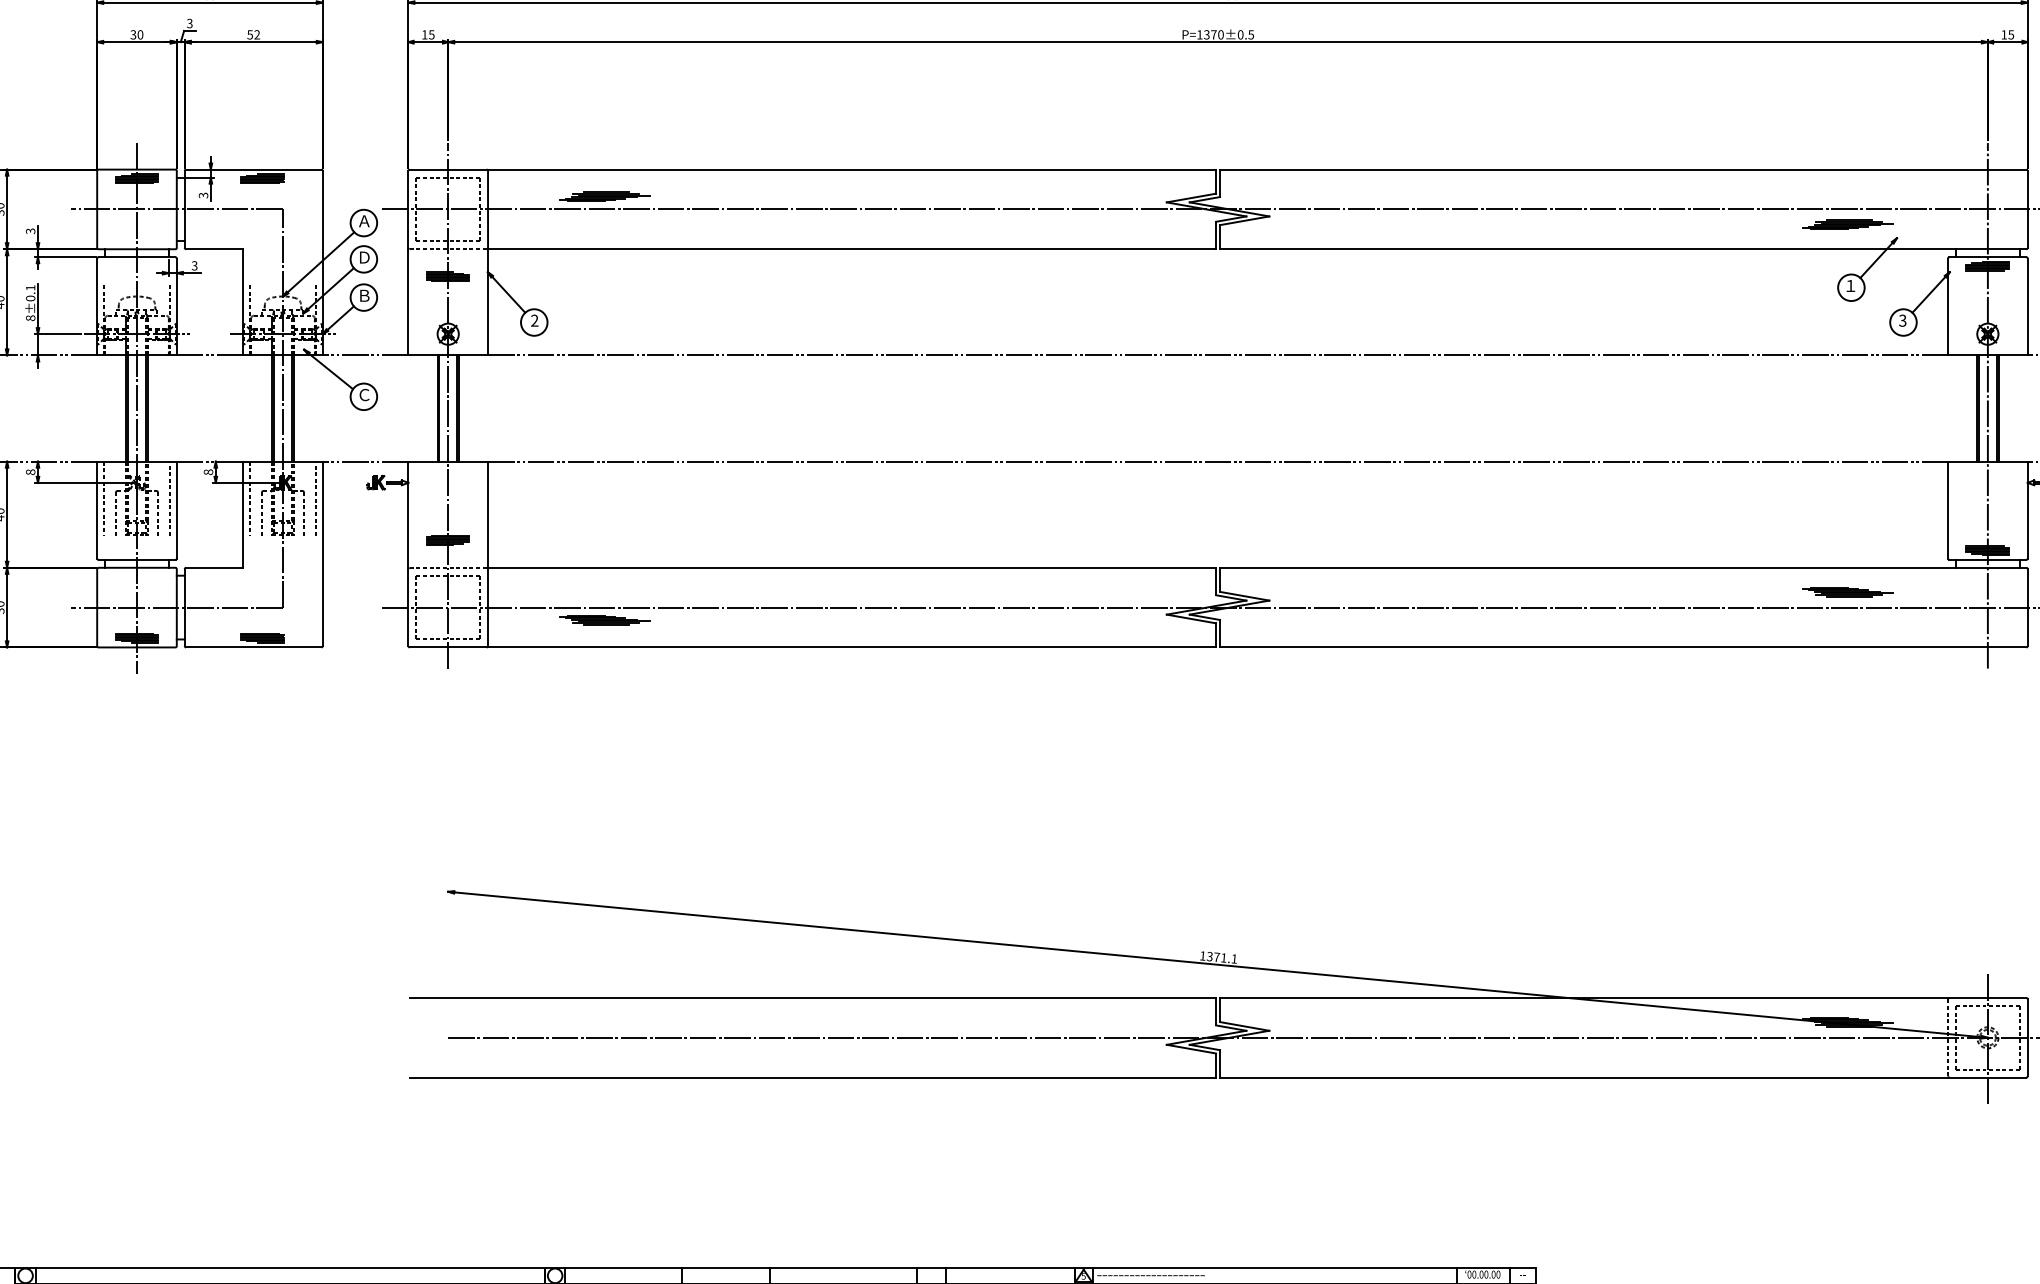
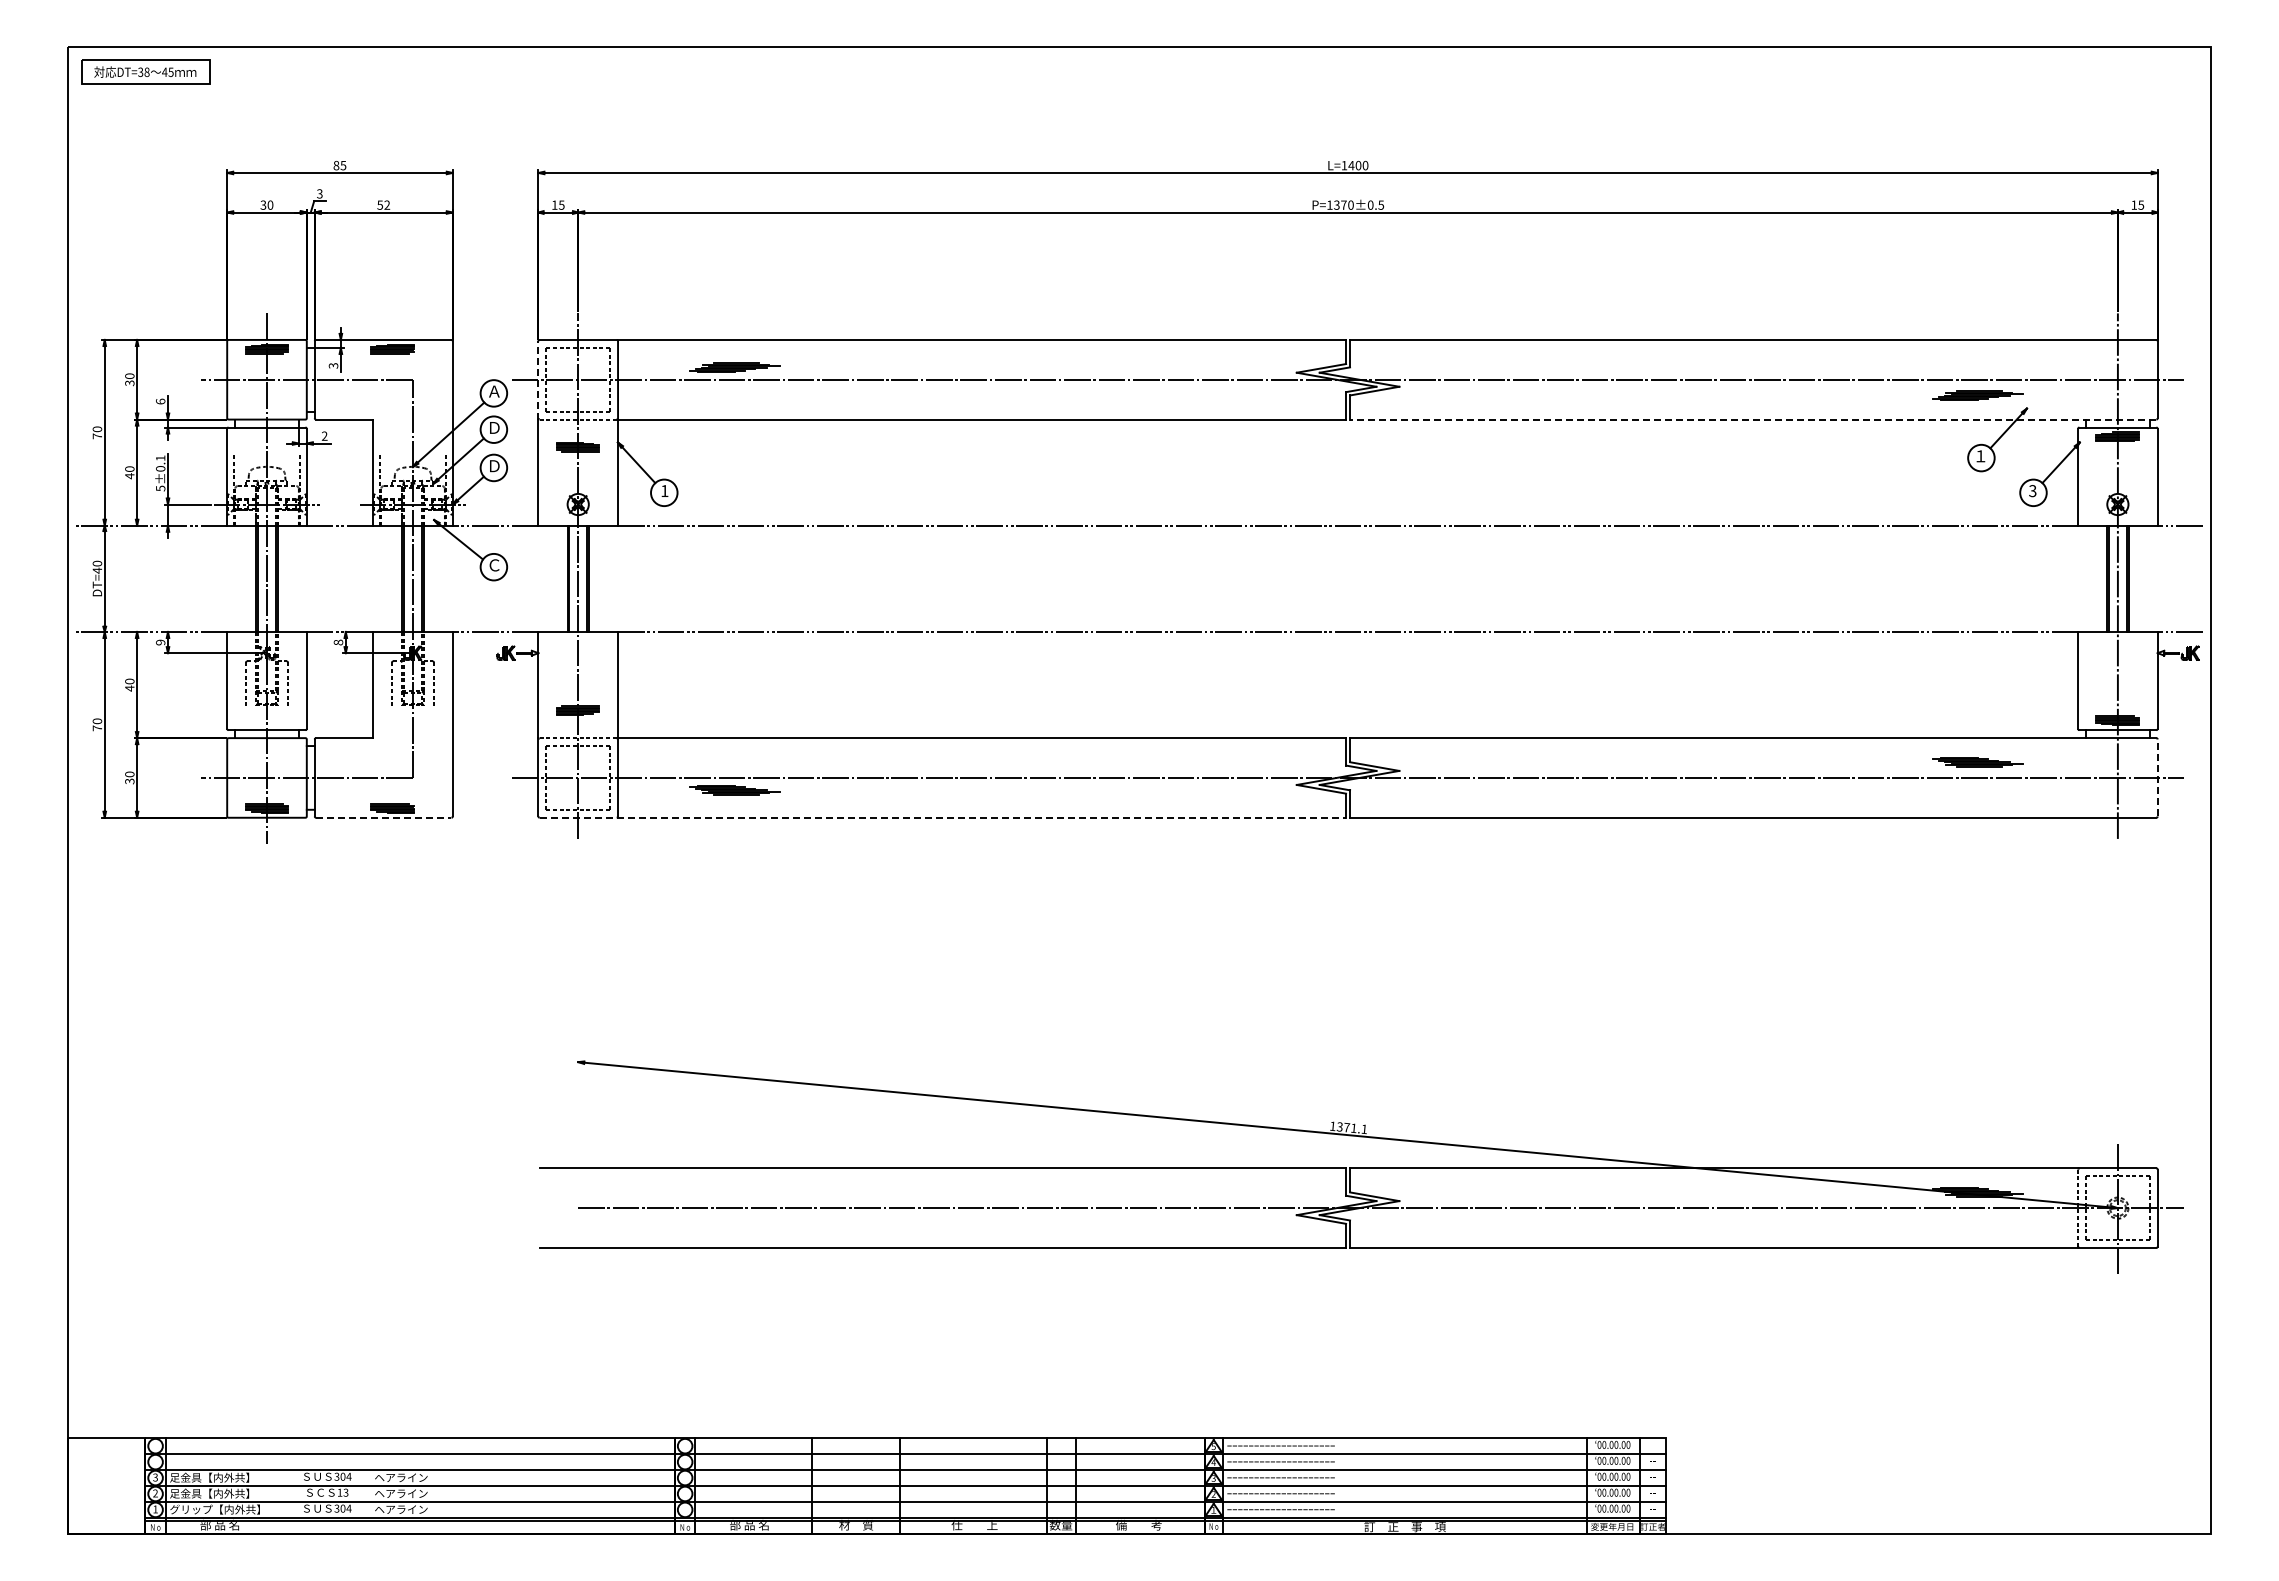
line: (408, 209) -> (538, 379), solid -> dashed
text: (30, 231) -> (160, 401), 3 -> 6
line: (1622, 249) -> (1752, 419), solid -> dashed
text: (194, 266) -> (324, 436), 3 -> 2
text: (364, 296) -> (494, 466), Ｂ -> Ｄ
text: (30, 318) -> (160, 488), 8±0.1 -> 5±0.1
text: (534, 320) -> (664, 490), 2 -> 1
text: (30, 472) -> (160, 642), 8 -> 9
line: (103, 498) -> (233, 668), removed
line: (170, 498) -> (300, 668), removed
line: (249, 498) -> (379, 668), removed
line: (316, 498) -> (446, 668), removed
line: (2027, 607) -> (2157, 777), solid -> dashed
line: (253, 647) -> (383, 817), solid -> dashed
line: (813, 647) -> (943, 817), solid -> dashed

